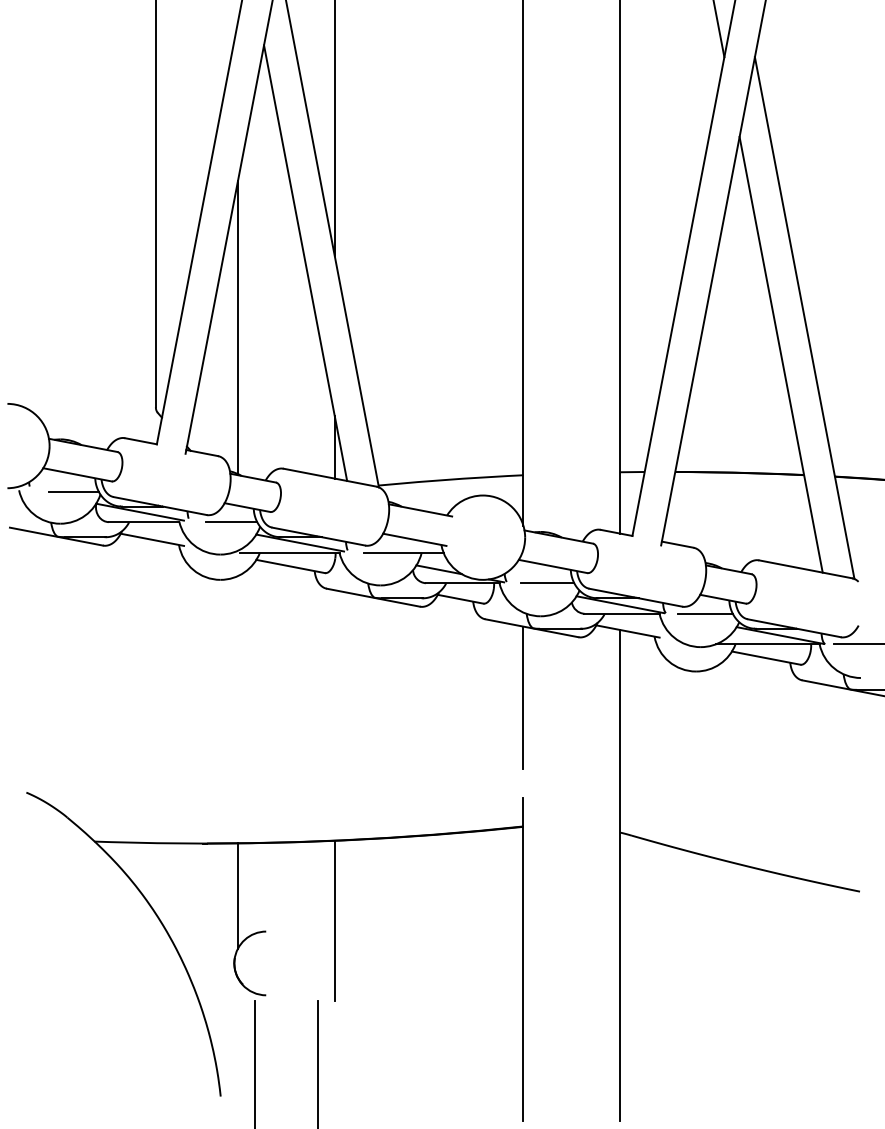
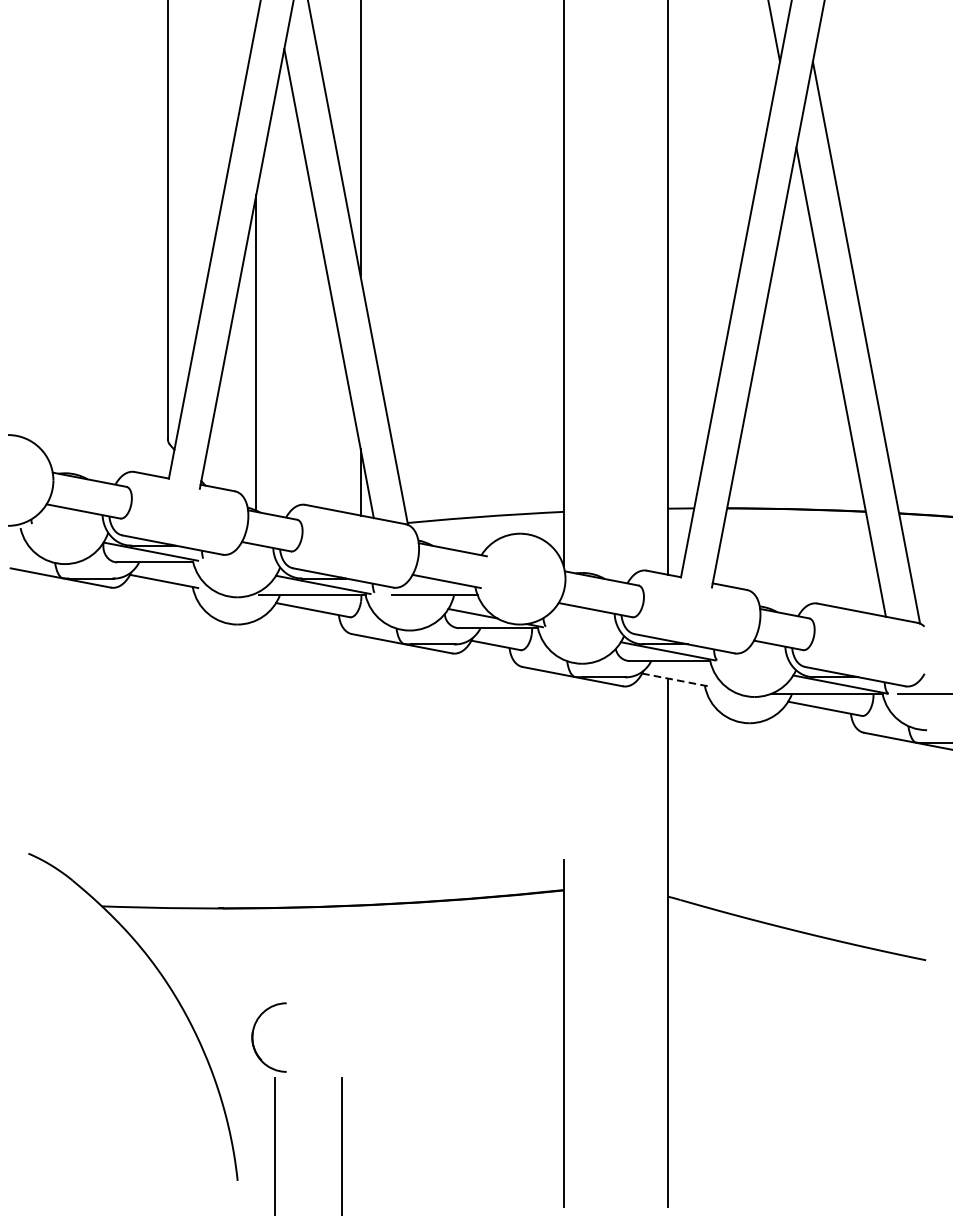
line: (73, 491) -> (79, 529), removed
line: (231, 522) -> (249, 562), removed
line: (547, 583) -> (589, 628), removed
line: (704, 613) -> (758, 660), removed
line: (628, 631) -> (676, 680), solid -> dashed
line: (523, 697) -> (563, 751), removed
line: (237, 895) -> (255, 964), removed
line: (334, 920) -> (360, 991), removed

